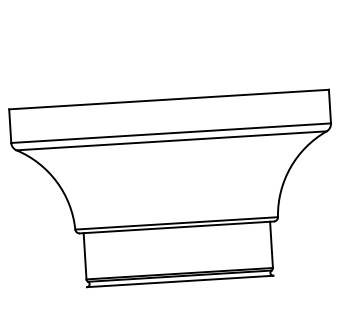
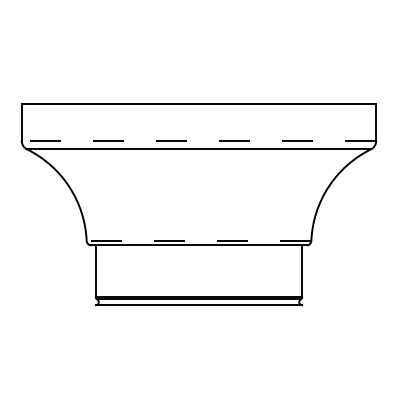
line: (170, 132) -> (198, 140), solid -> dashed
line: (176, 223) -> (198, 240), solid -> dashed

